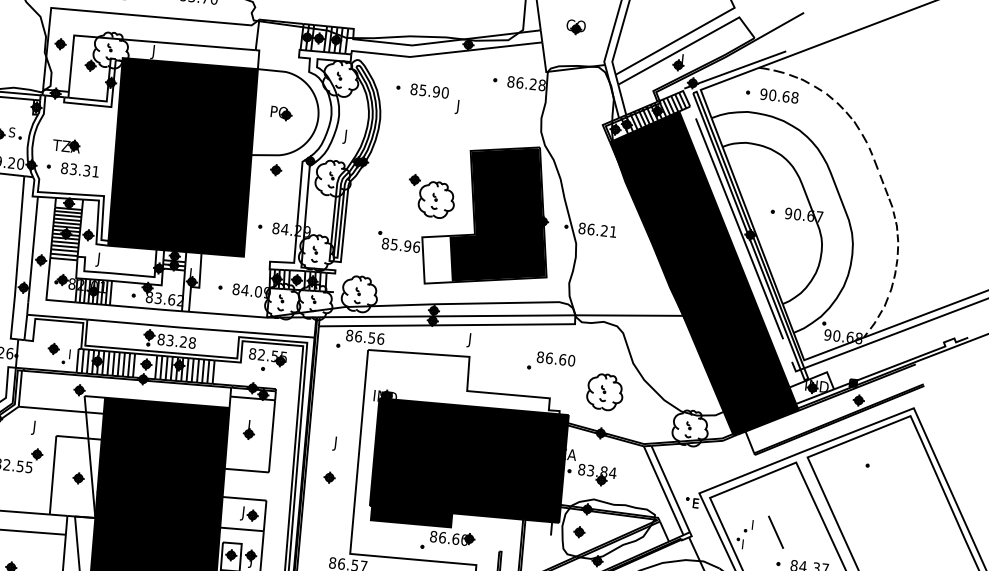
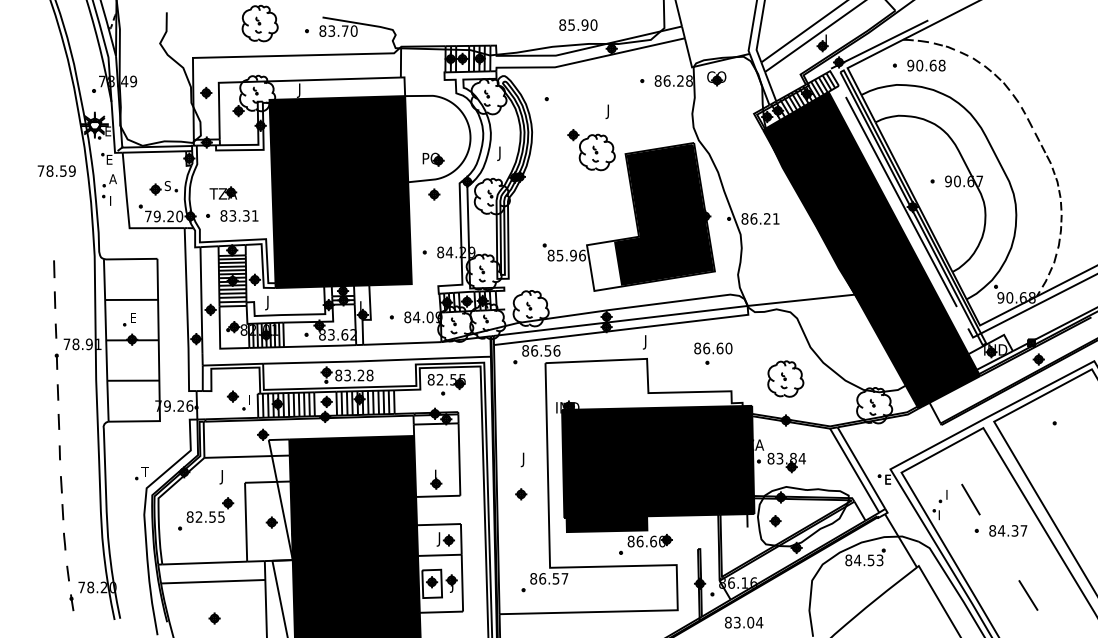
part: (575, 27) -> (716, 78), moved
text: (429, 90) -> (578, 24), moved
part: (281, 113) -> (433, 159), moved
part: (431, 197) -> (591, 150), moved
text: (556, 359) -> (713, 348), moved
part: (249, 429) -> (436, 479), moved

